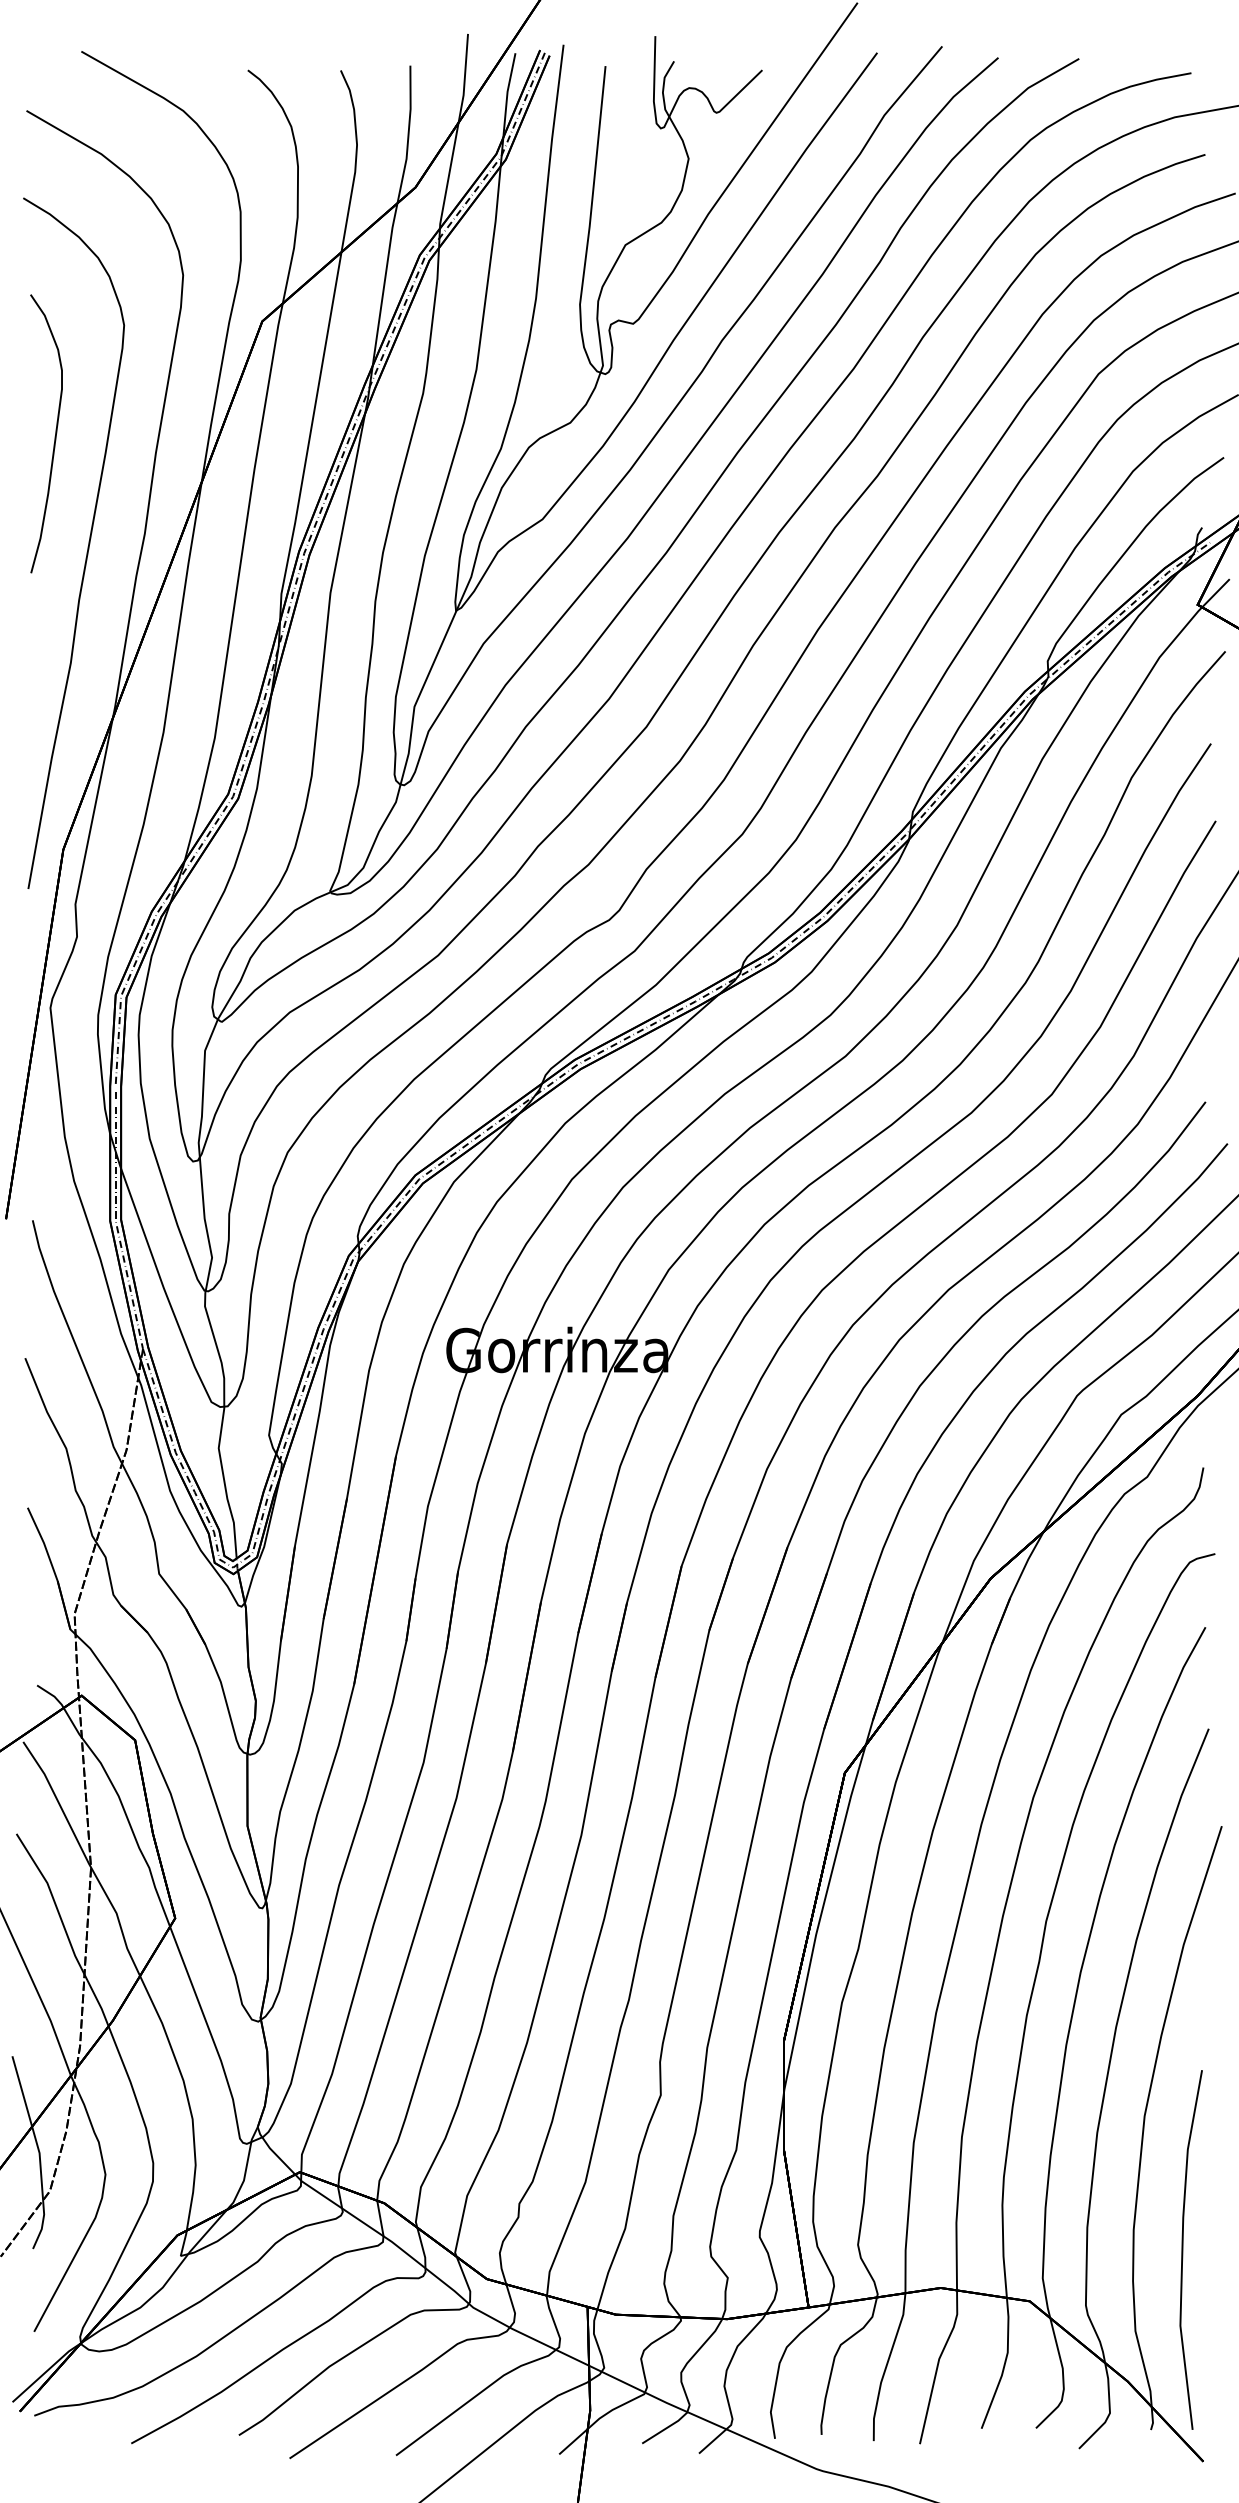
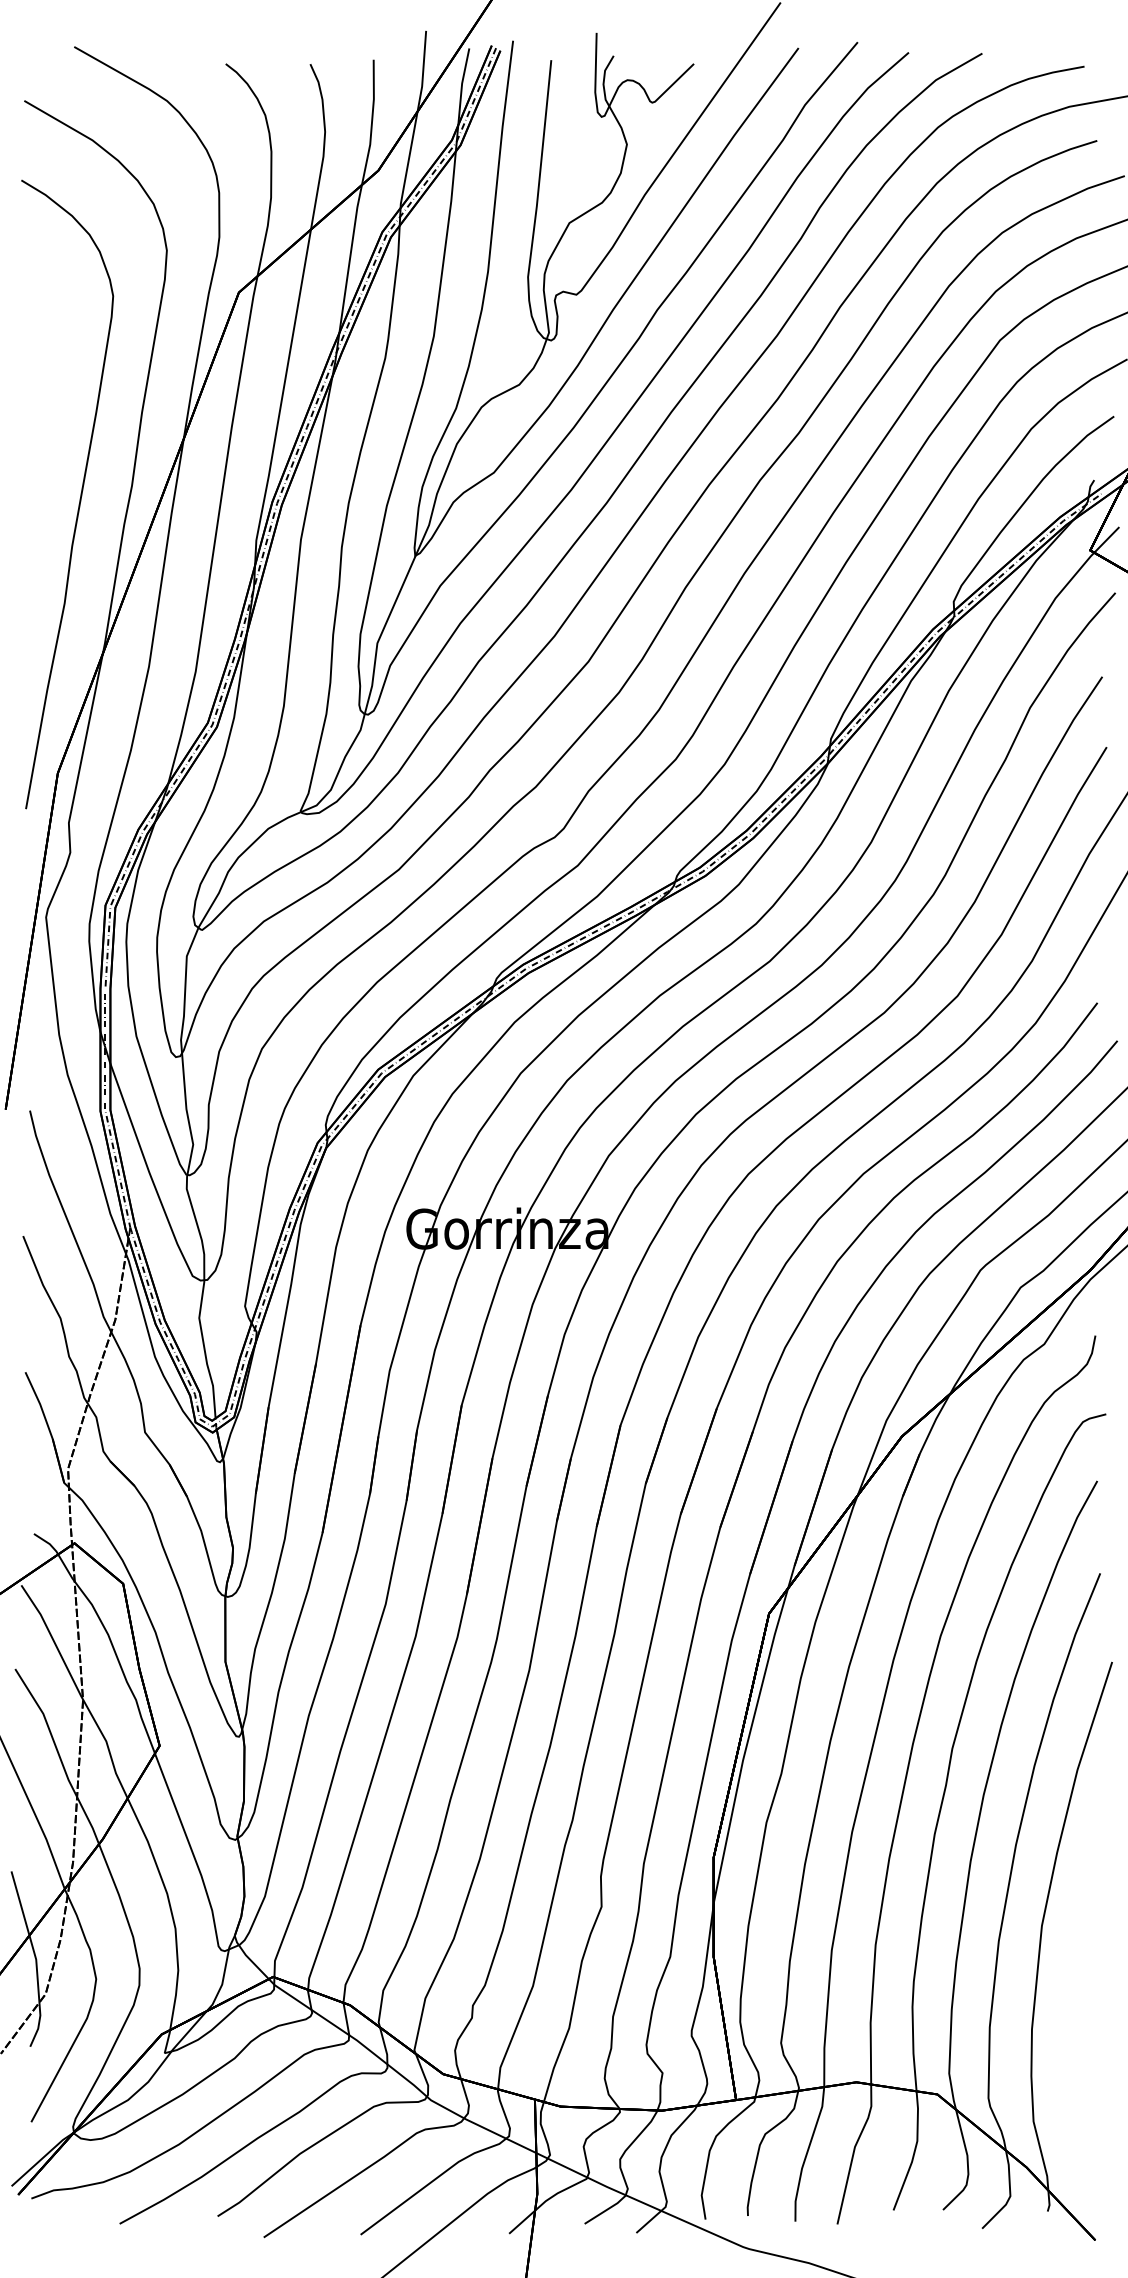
curve: (54, 436) -> (49, 397), removed
line: (1183, 2249) -> (1077, 2047), removed

